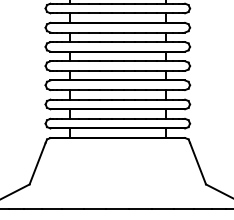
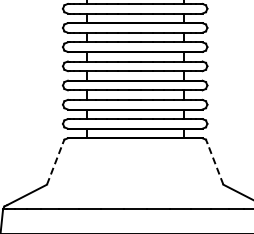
line: (38, 163) -> (55, 163), solid -> dashed
line: (198, 163) -> (215, 163), solid -> dashed

